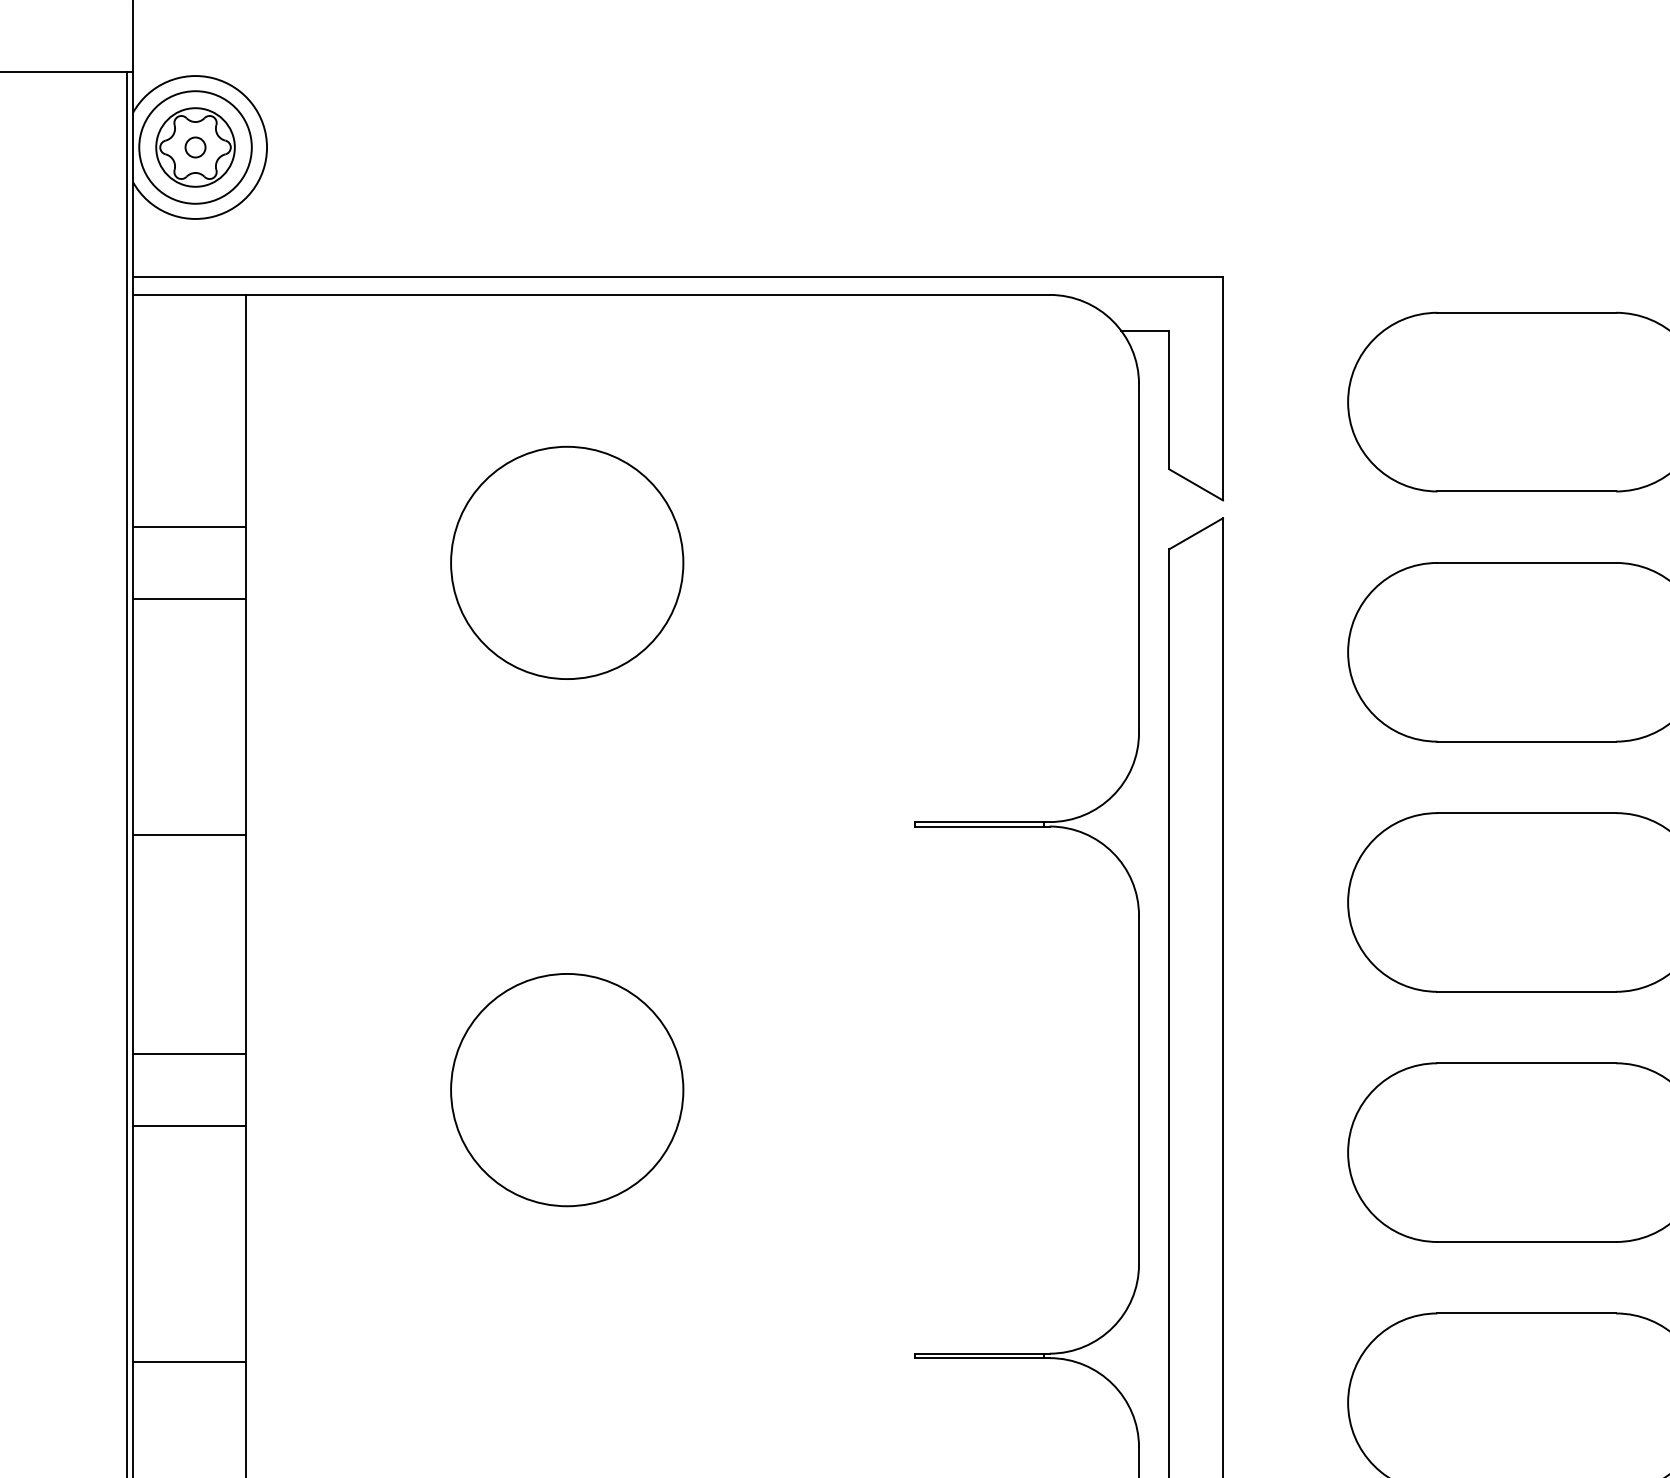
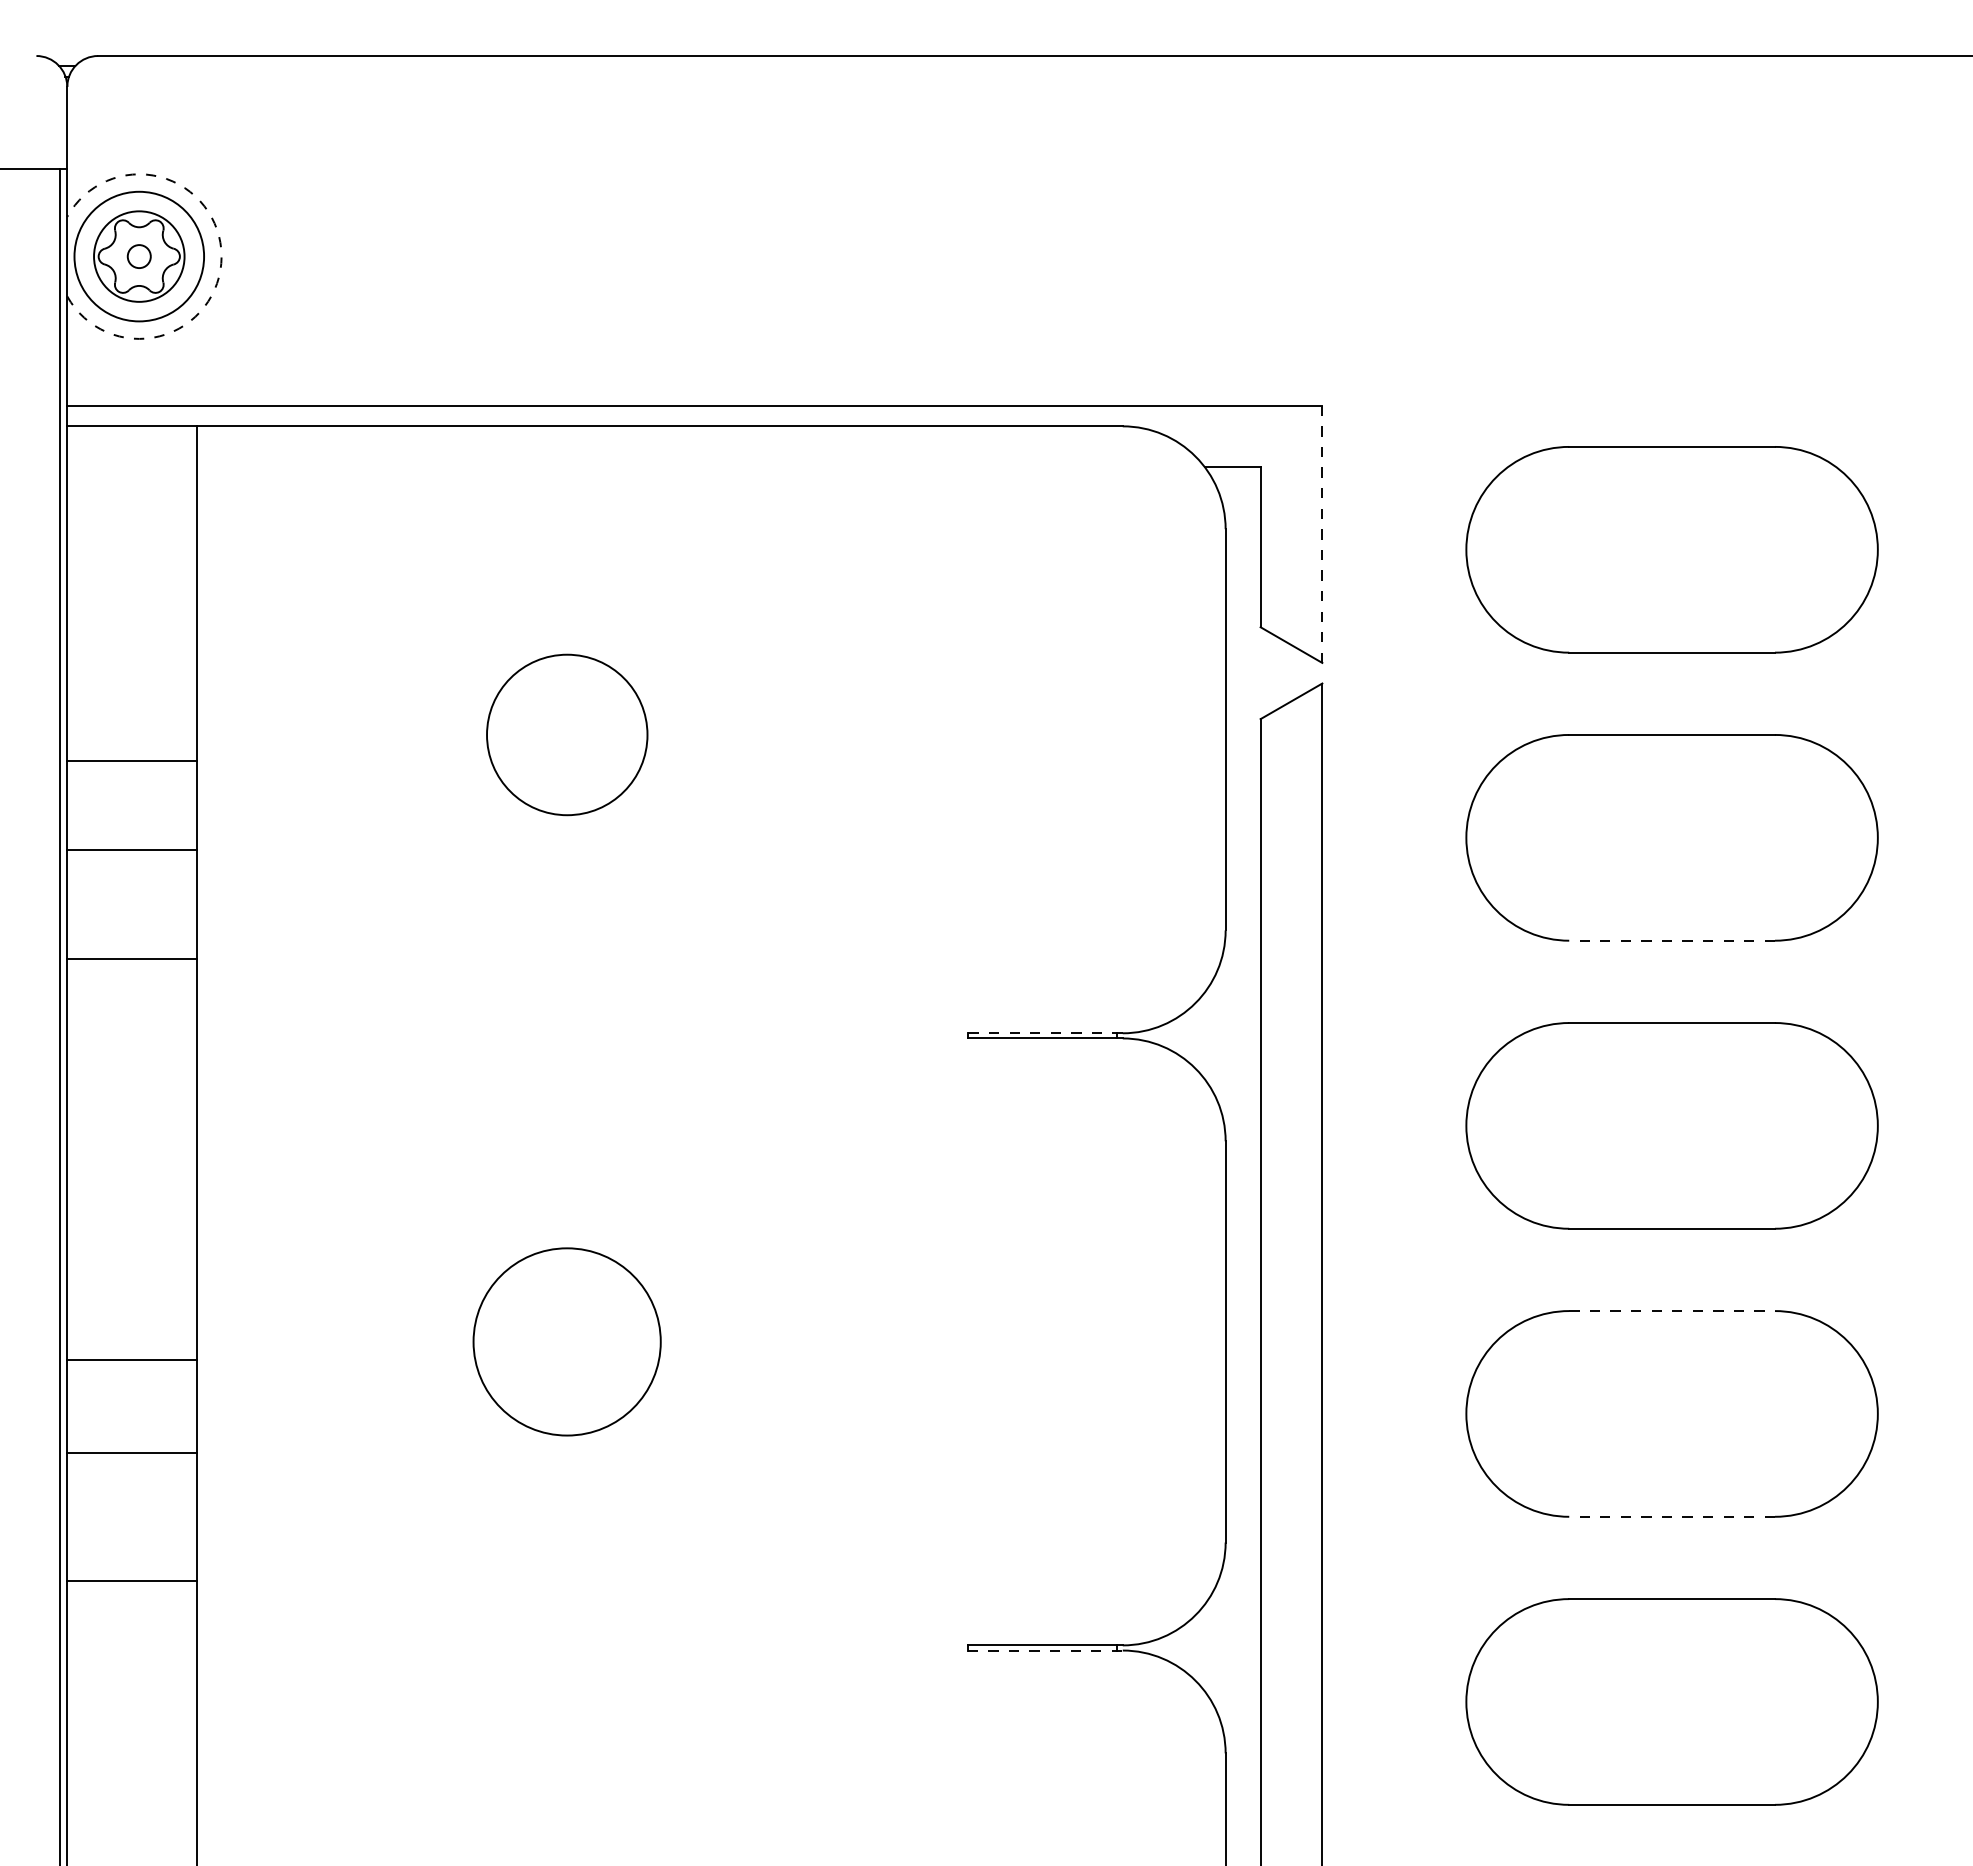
arc: (266, 147) -> (221, 256), solid -> dashed
line: (1223, 388) -> (1322, 534), solid -> dashed
line: (188, 526) -> (131, 760), moved
circle: (566, 562) -> (566, 734), size x0.6
line: (188, 599) -> (131, 850), moved
line: (1527, 741) -> (1672, 940), solid -> dashed
line: (982, 822) -> (1045, 1033), solid -> dashed
line: (188, 835) -> (131, 959), moved
line: (188, 1054) -> (131, 1359), moved
line: (1527, 1063) -> (1672, 1311), solid -> dashed
circle: (566, 1089) -> (566, 1341), size x0.7
line: (188, 1126) -> (131, 1453), moved
line: (1527, 1241) -> (1672, 1516), solid -> dashed
line: (982, 1358) -> (1045, 1650), solid -> dashed
line: (188, 1362) -> (131, 1581), moved

